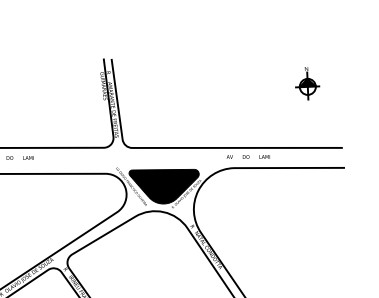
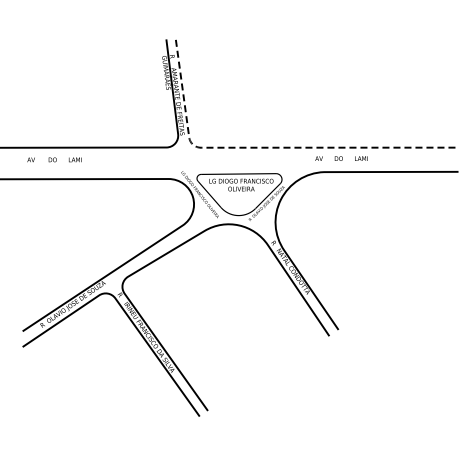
part: (307, 83) -> (413, 69), removed
line: (183, 147) -> (263, 147), solid -> dashed
fill: (164, 186) -> (239, 194), removed

